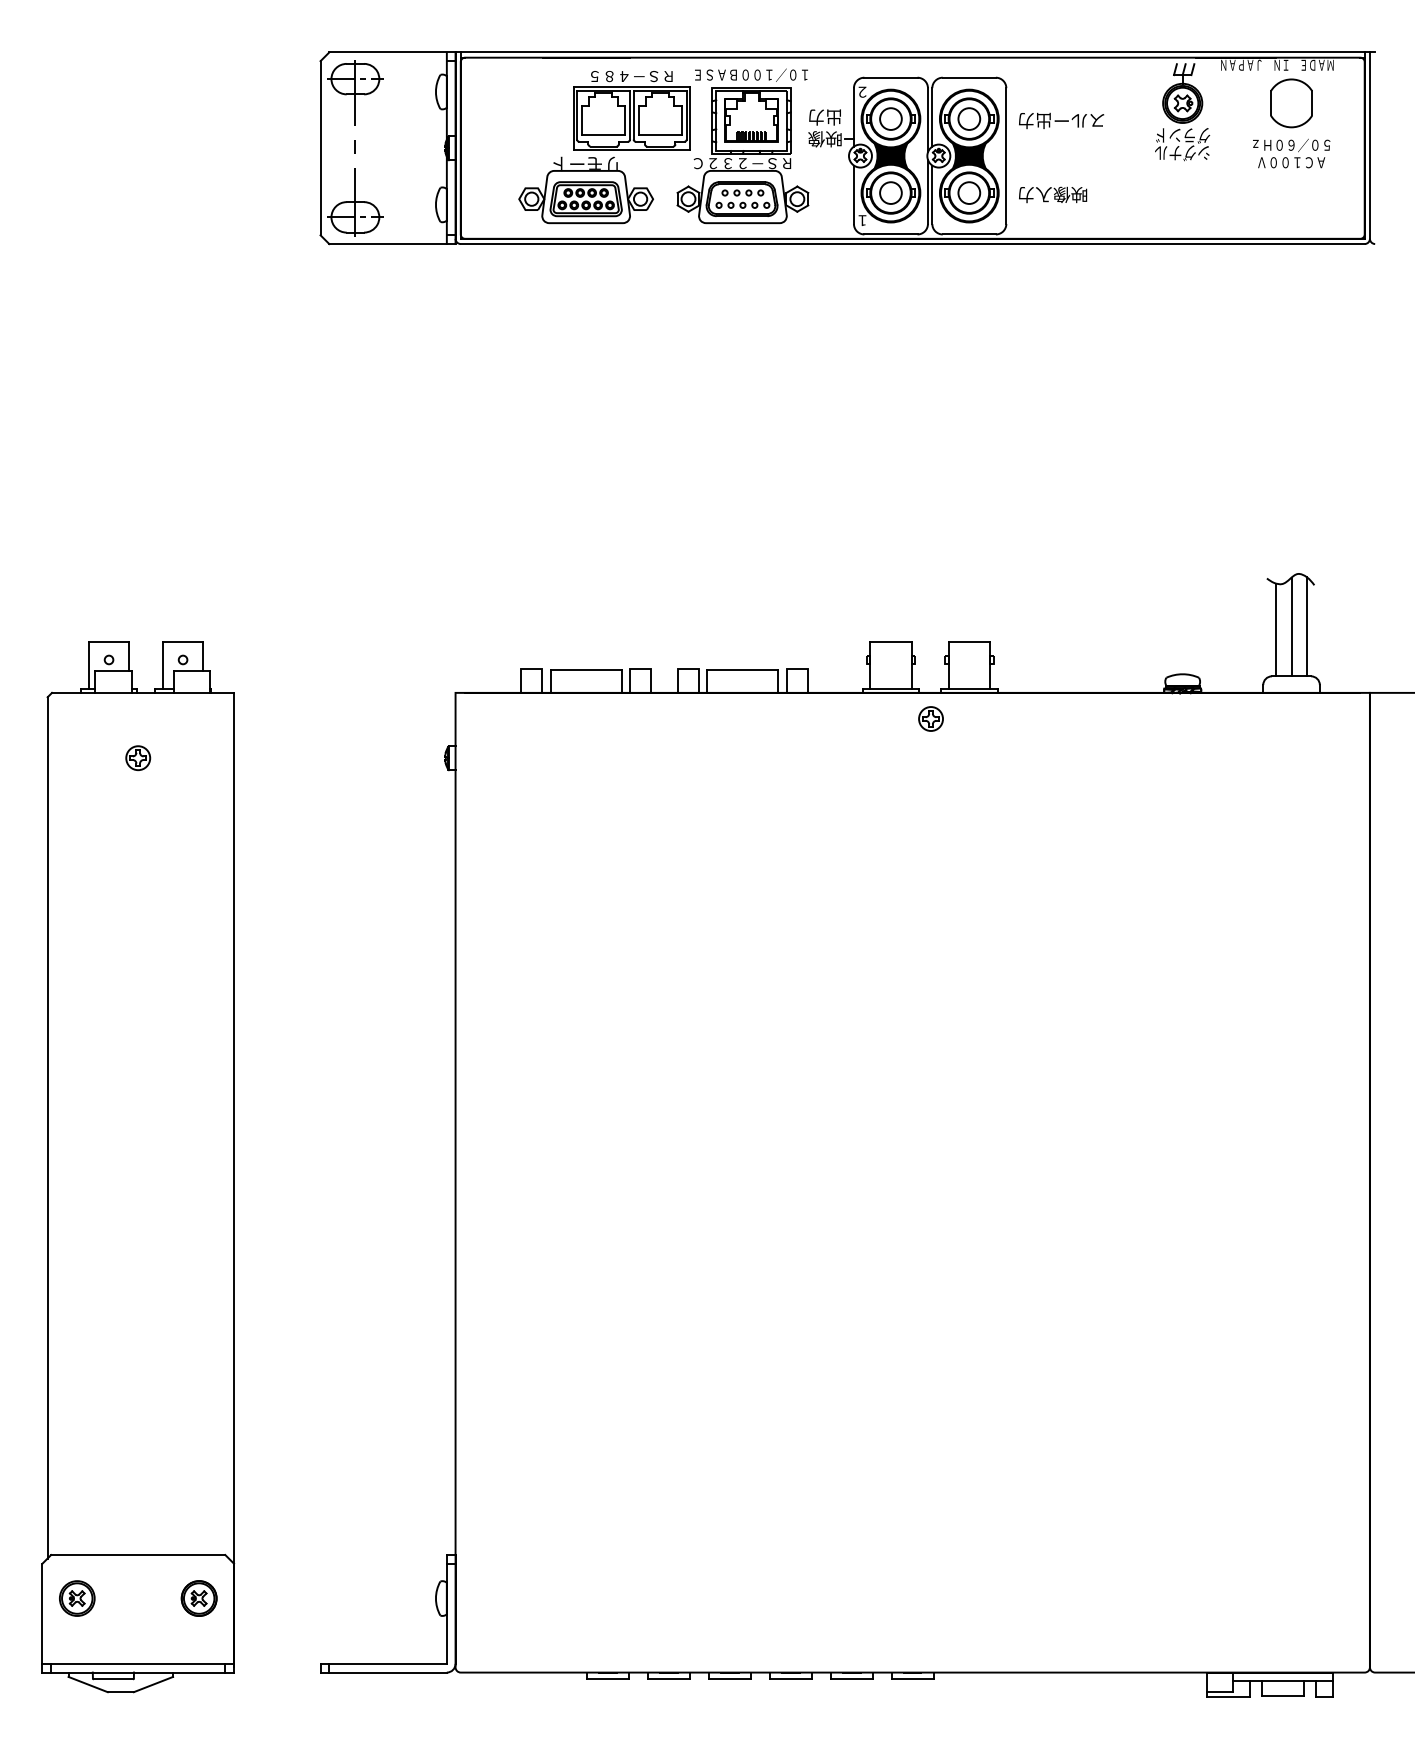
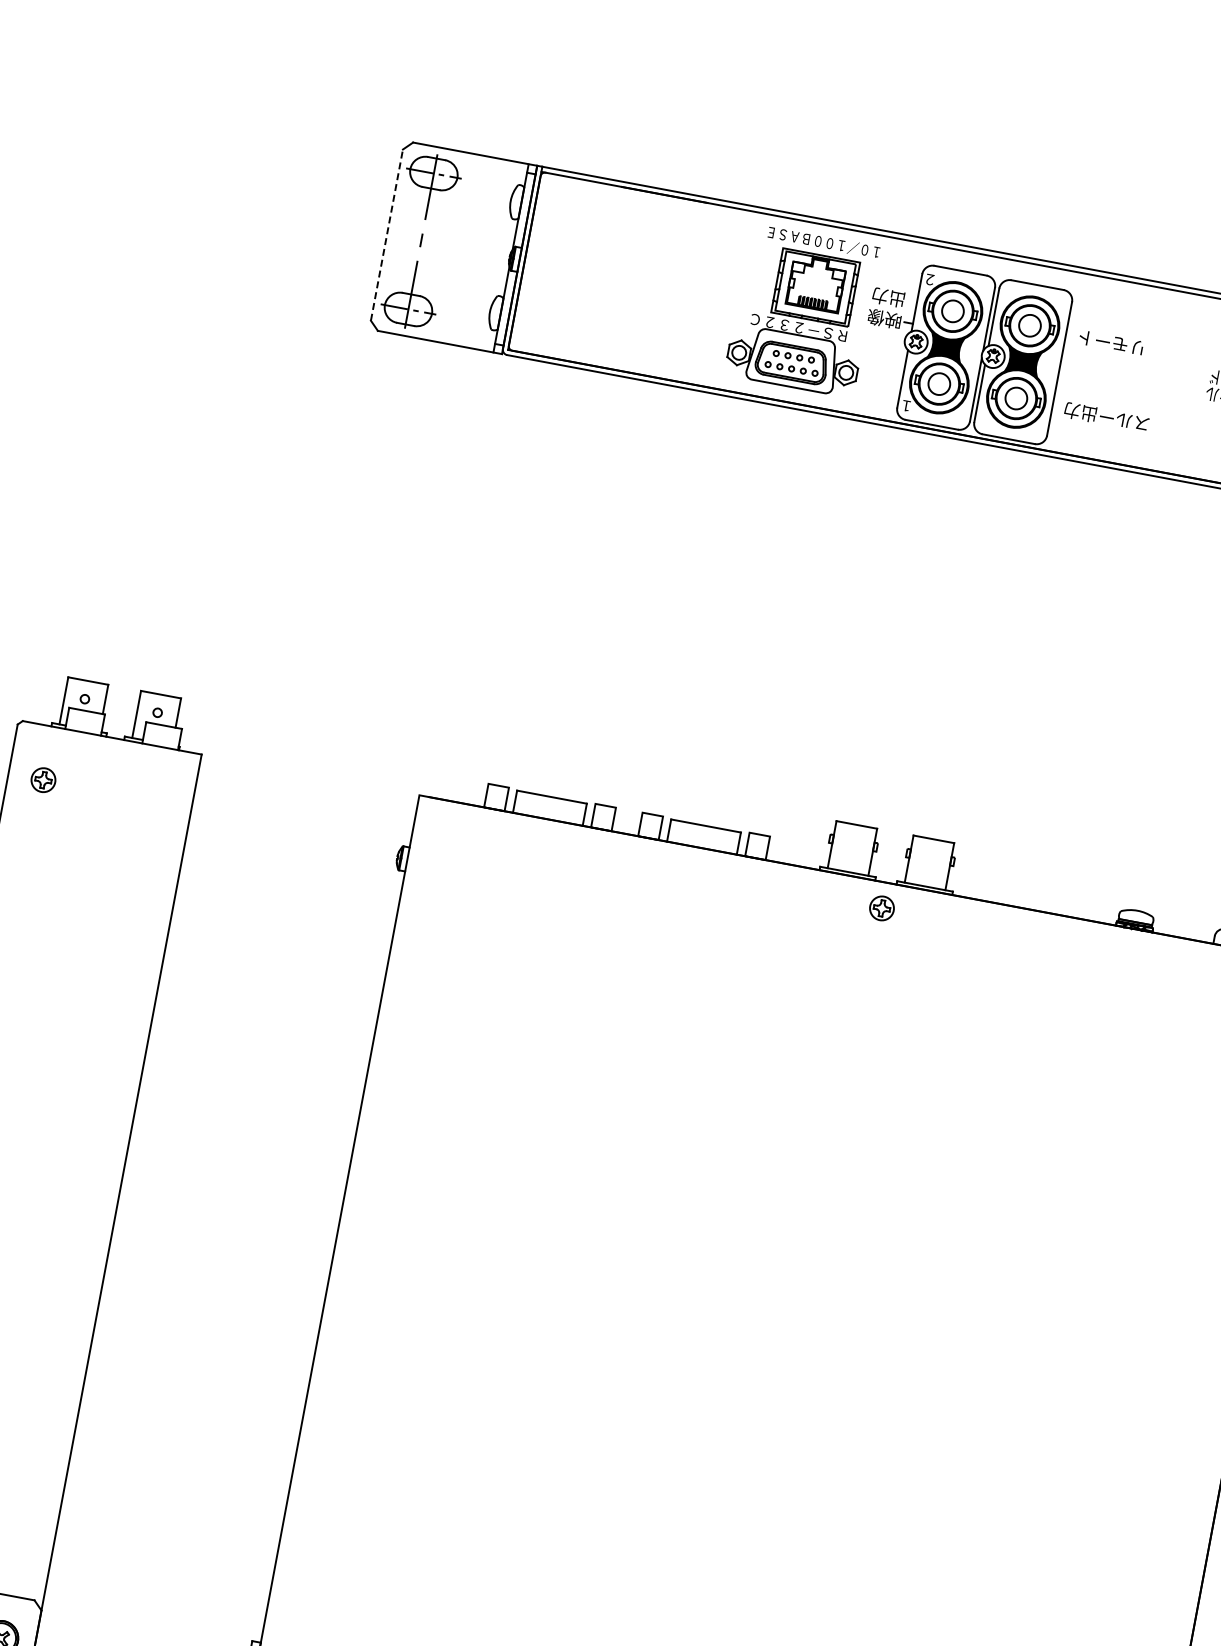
text: (1061, 120) -> (1120, 344), スルー出力 -> リモート
line: (320, 147) -> (387, 234), solid -> dashed
part: (604, 147) -> (666, 286), removed
text: (1070, 194) -> (1115, 418), 映像入力 -> スルー出力
part: (138, 758) -> (43, 780), moved

